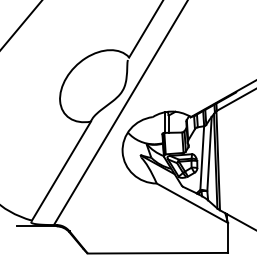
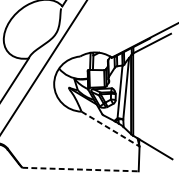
line: (192, 203) -> (110, 129), solid -> dashed
line: (158, 253) -> (80, 169), solid -> dashed

